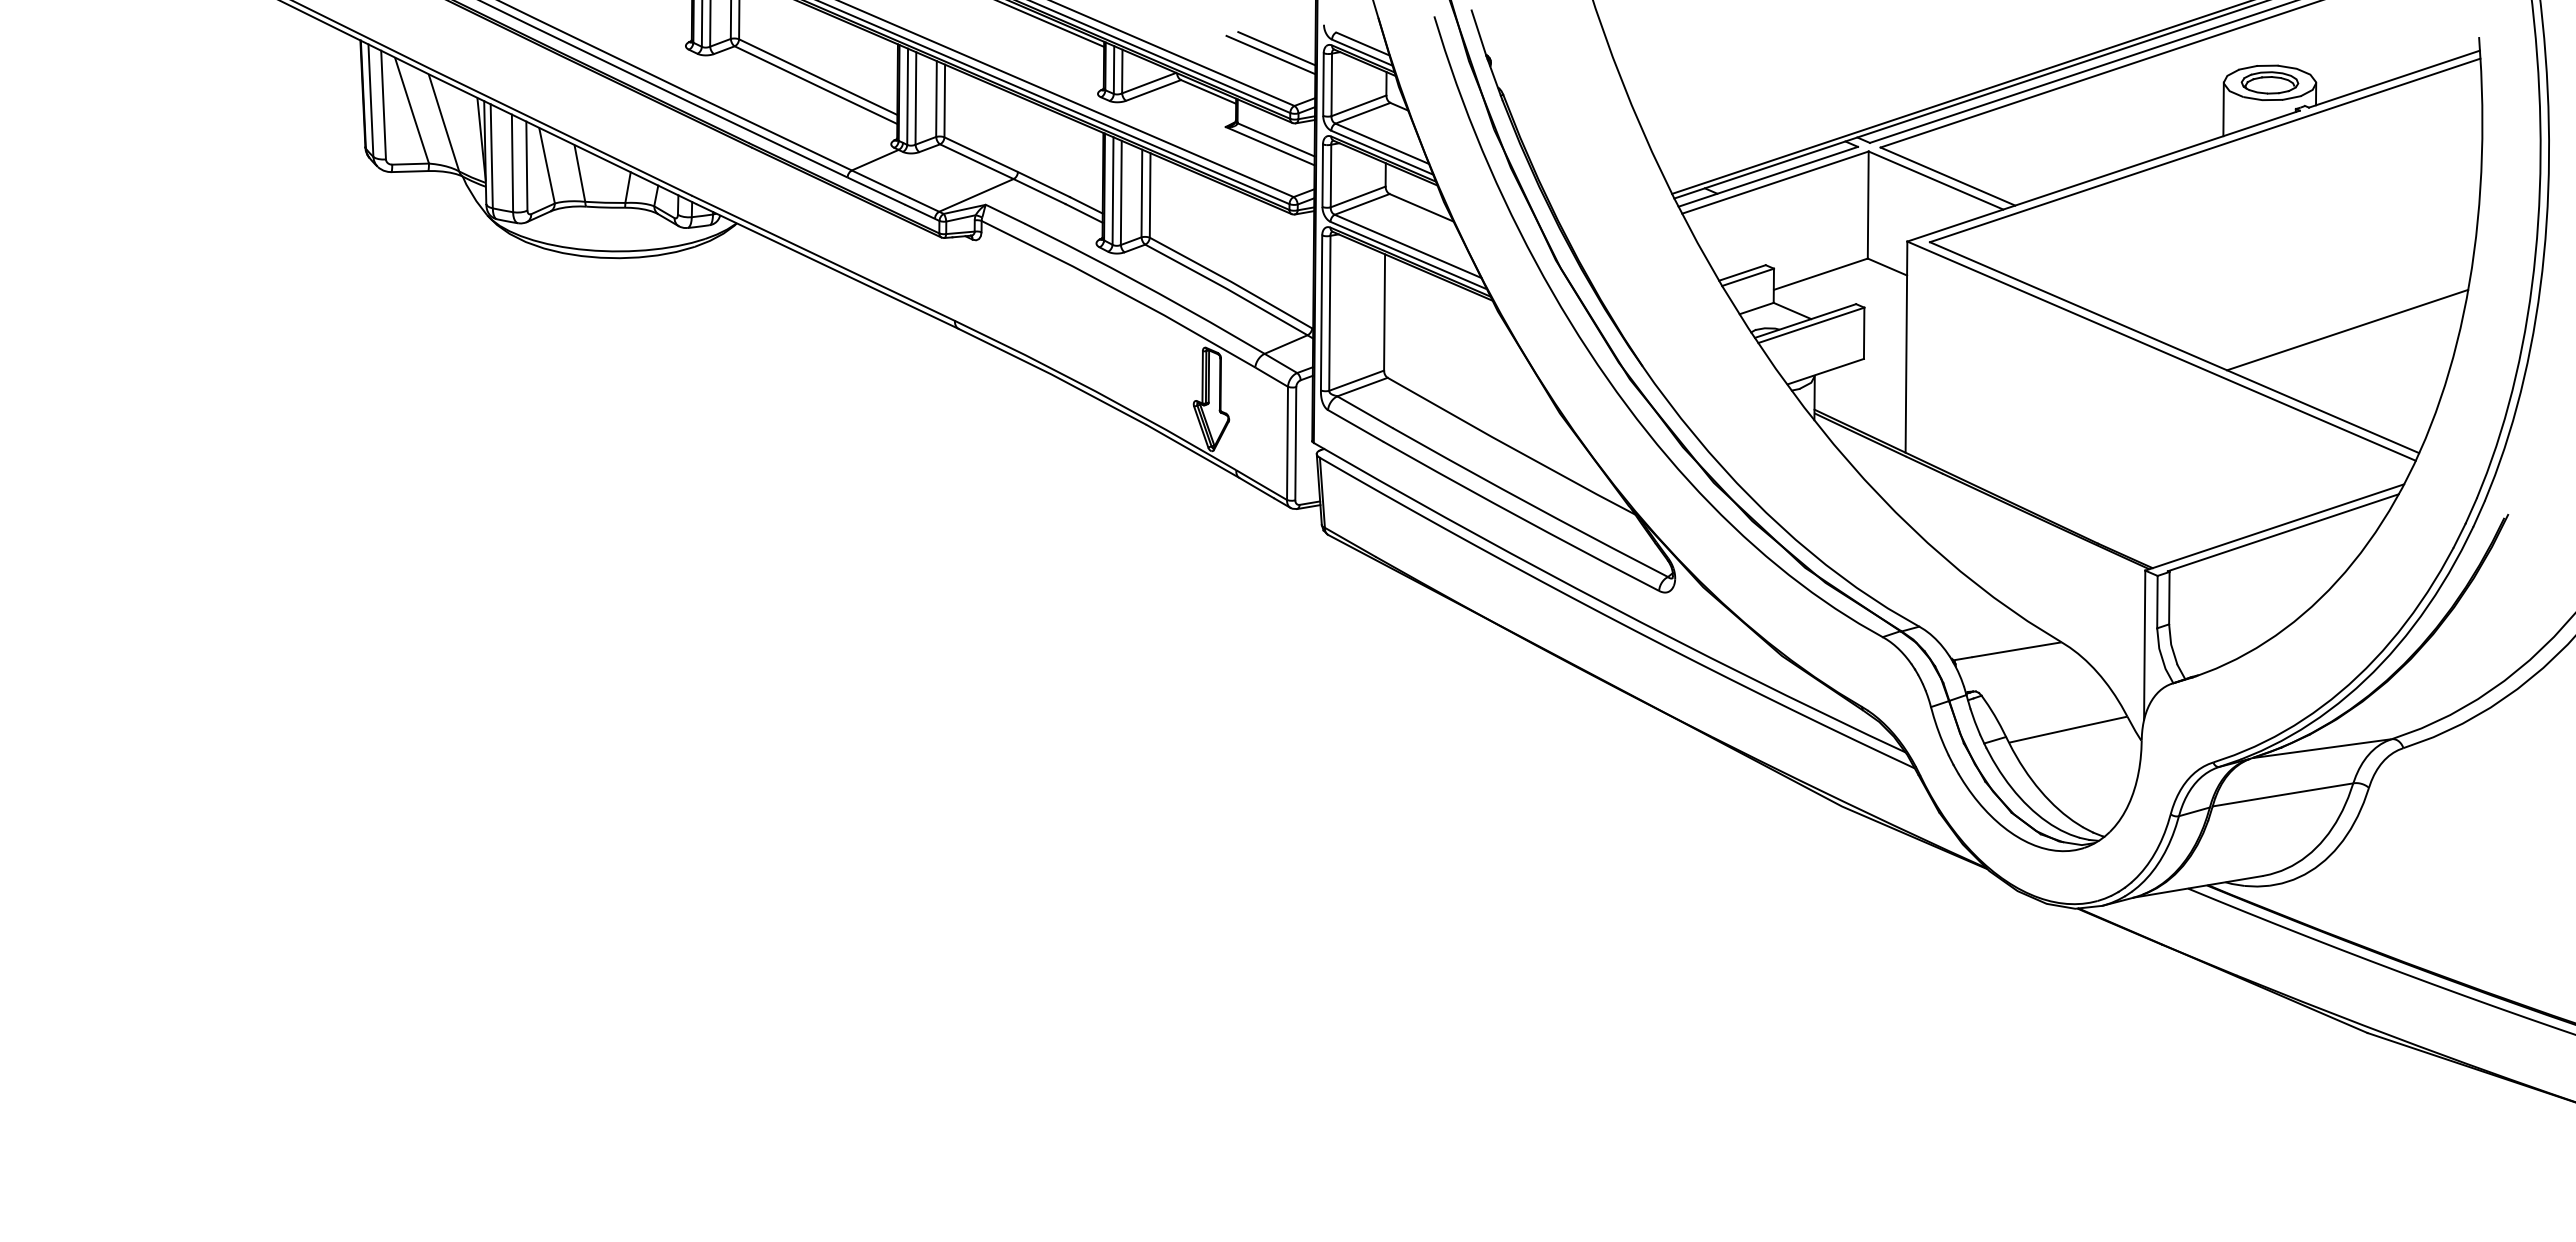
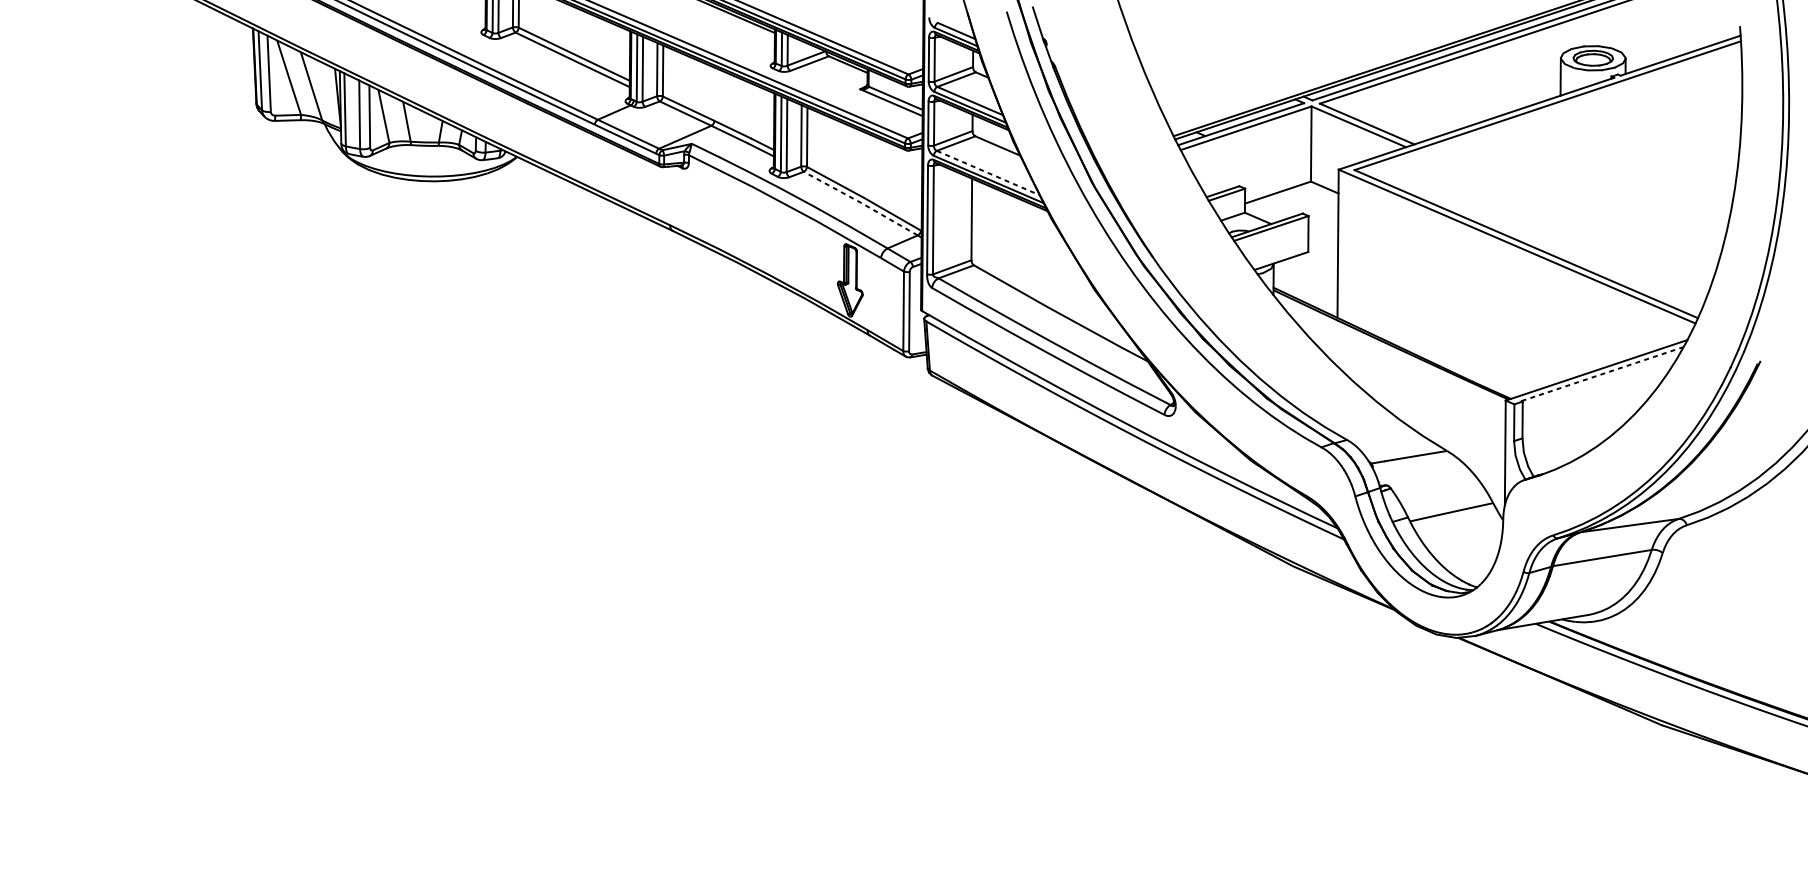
line: (1276, 48) -> (895, 34), removed
line: (1270, 54) -> (891, 38), removed
line: (1408, 246) -> (988, 173), solid -> dashed
line: (1226, 288) -> (860, 202), solid -> dashed
line: (2347, 329) -> (1647, 231), removed
line: (2283, 532) -> (1602, 373), solid -> dashed

